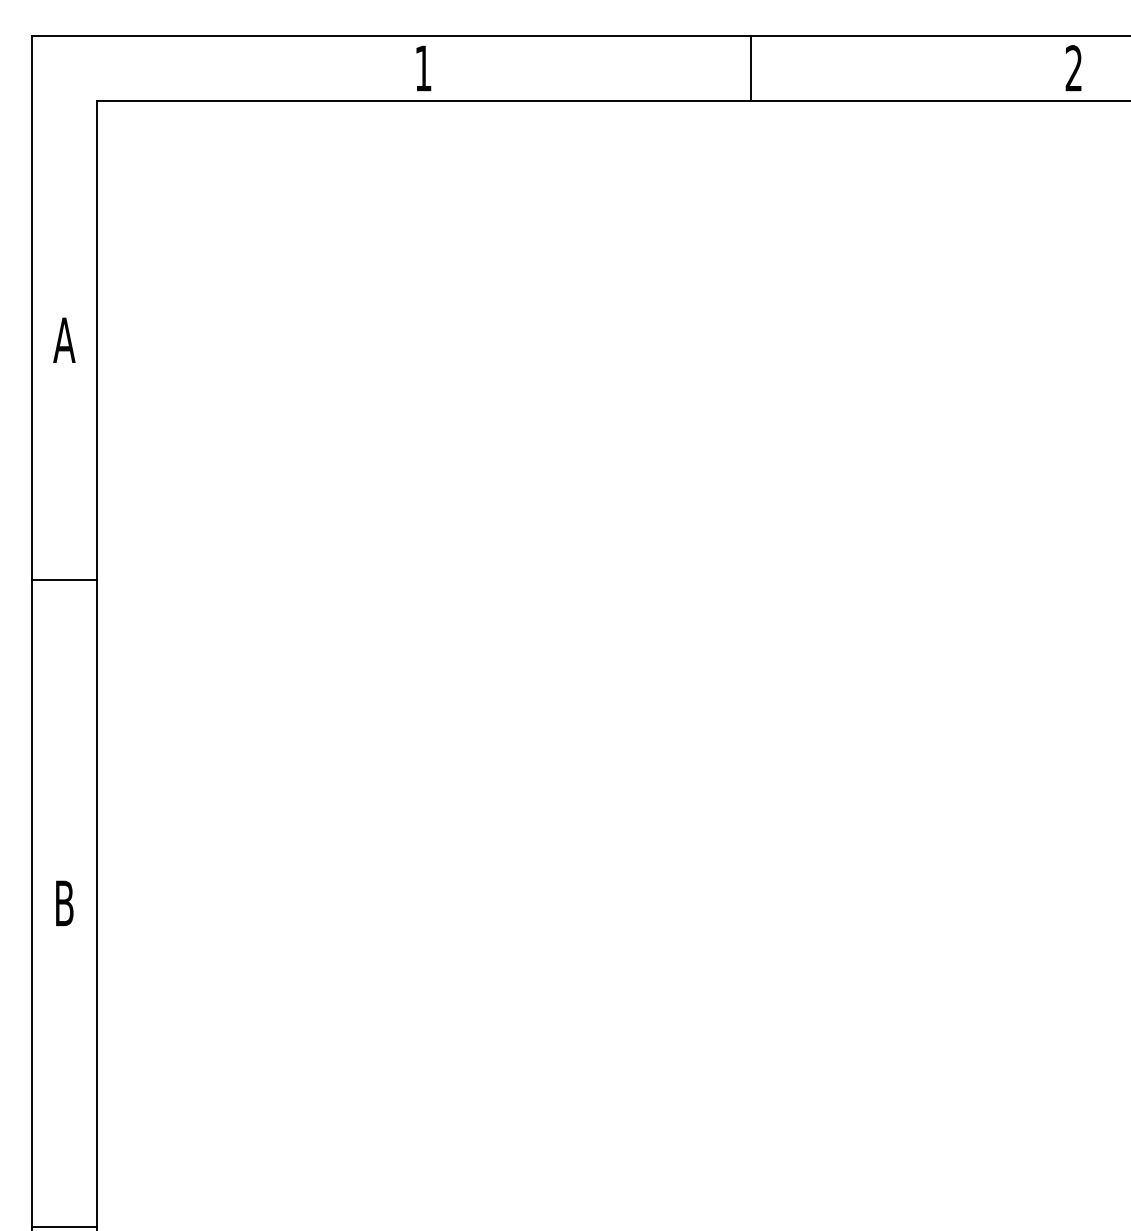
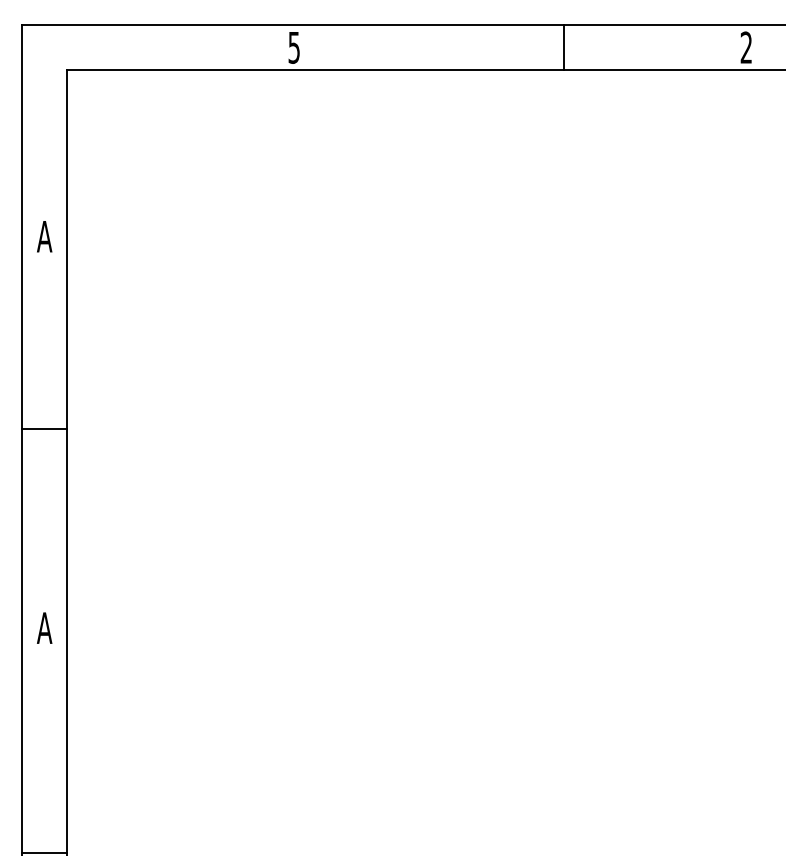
text: (422, 68) -> (293, 47), 1 -> 5
line: (750, 68) -> (563, 47), moved
line: (64, 580) -> (44, 429), moved
text: (64, 902) -> (44, 627), B -> A

